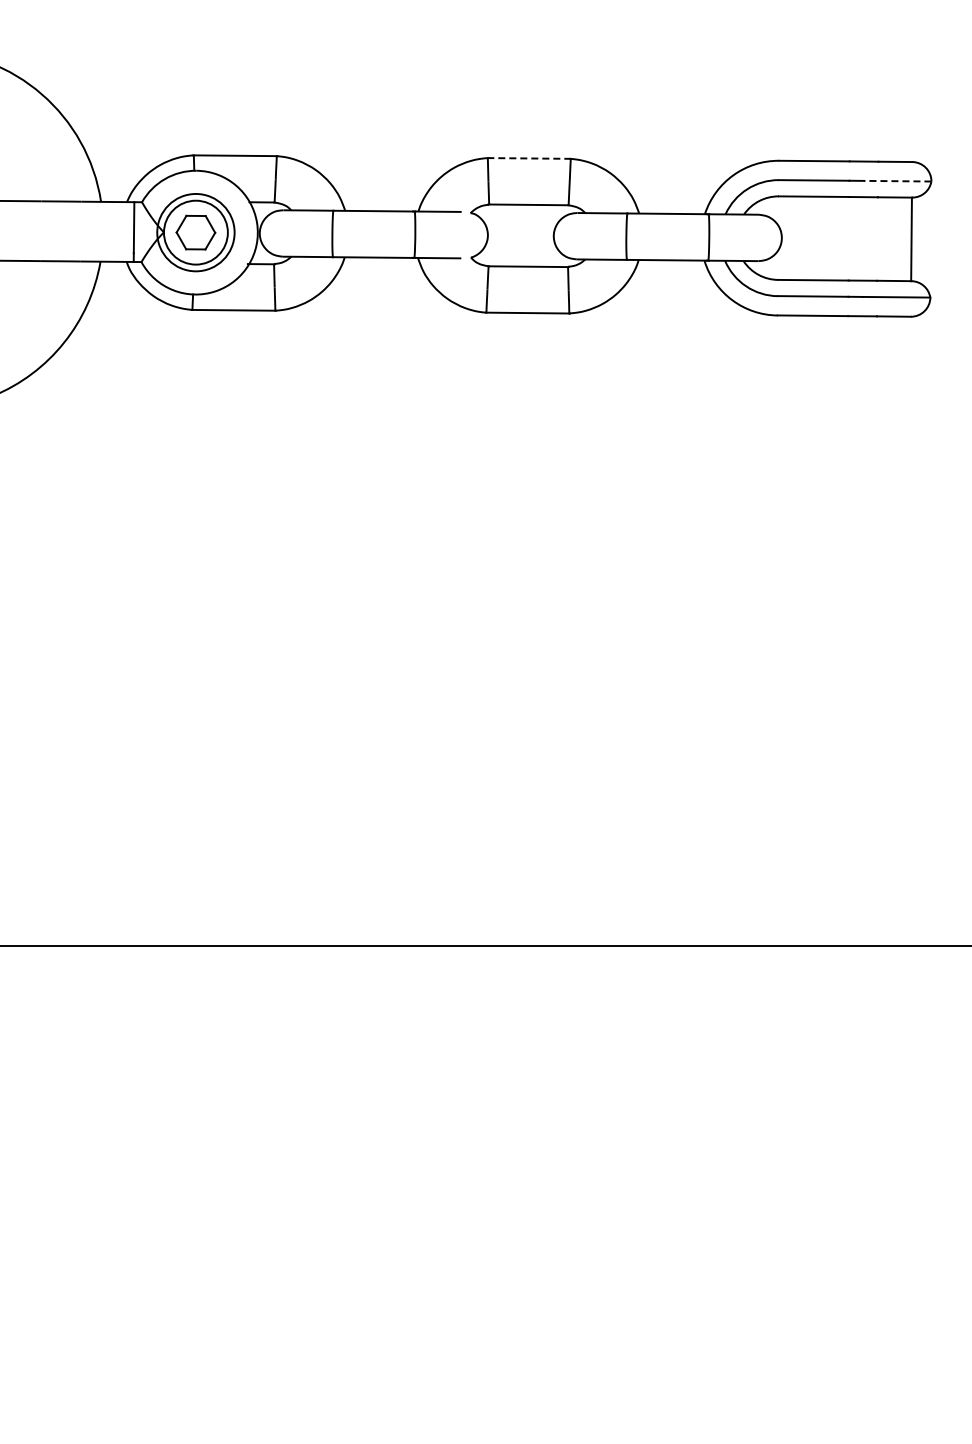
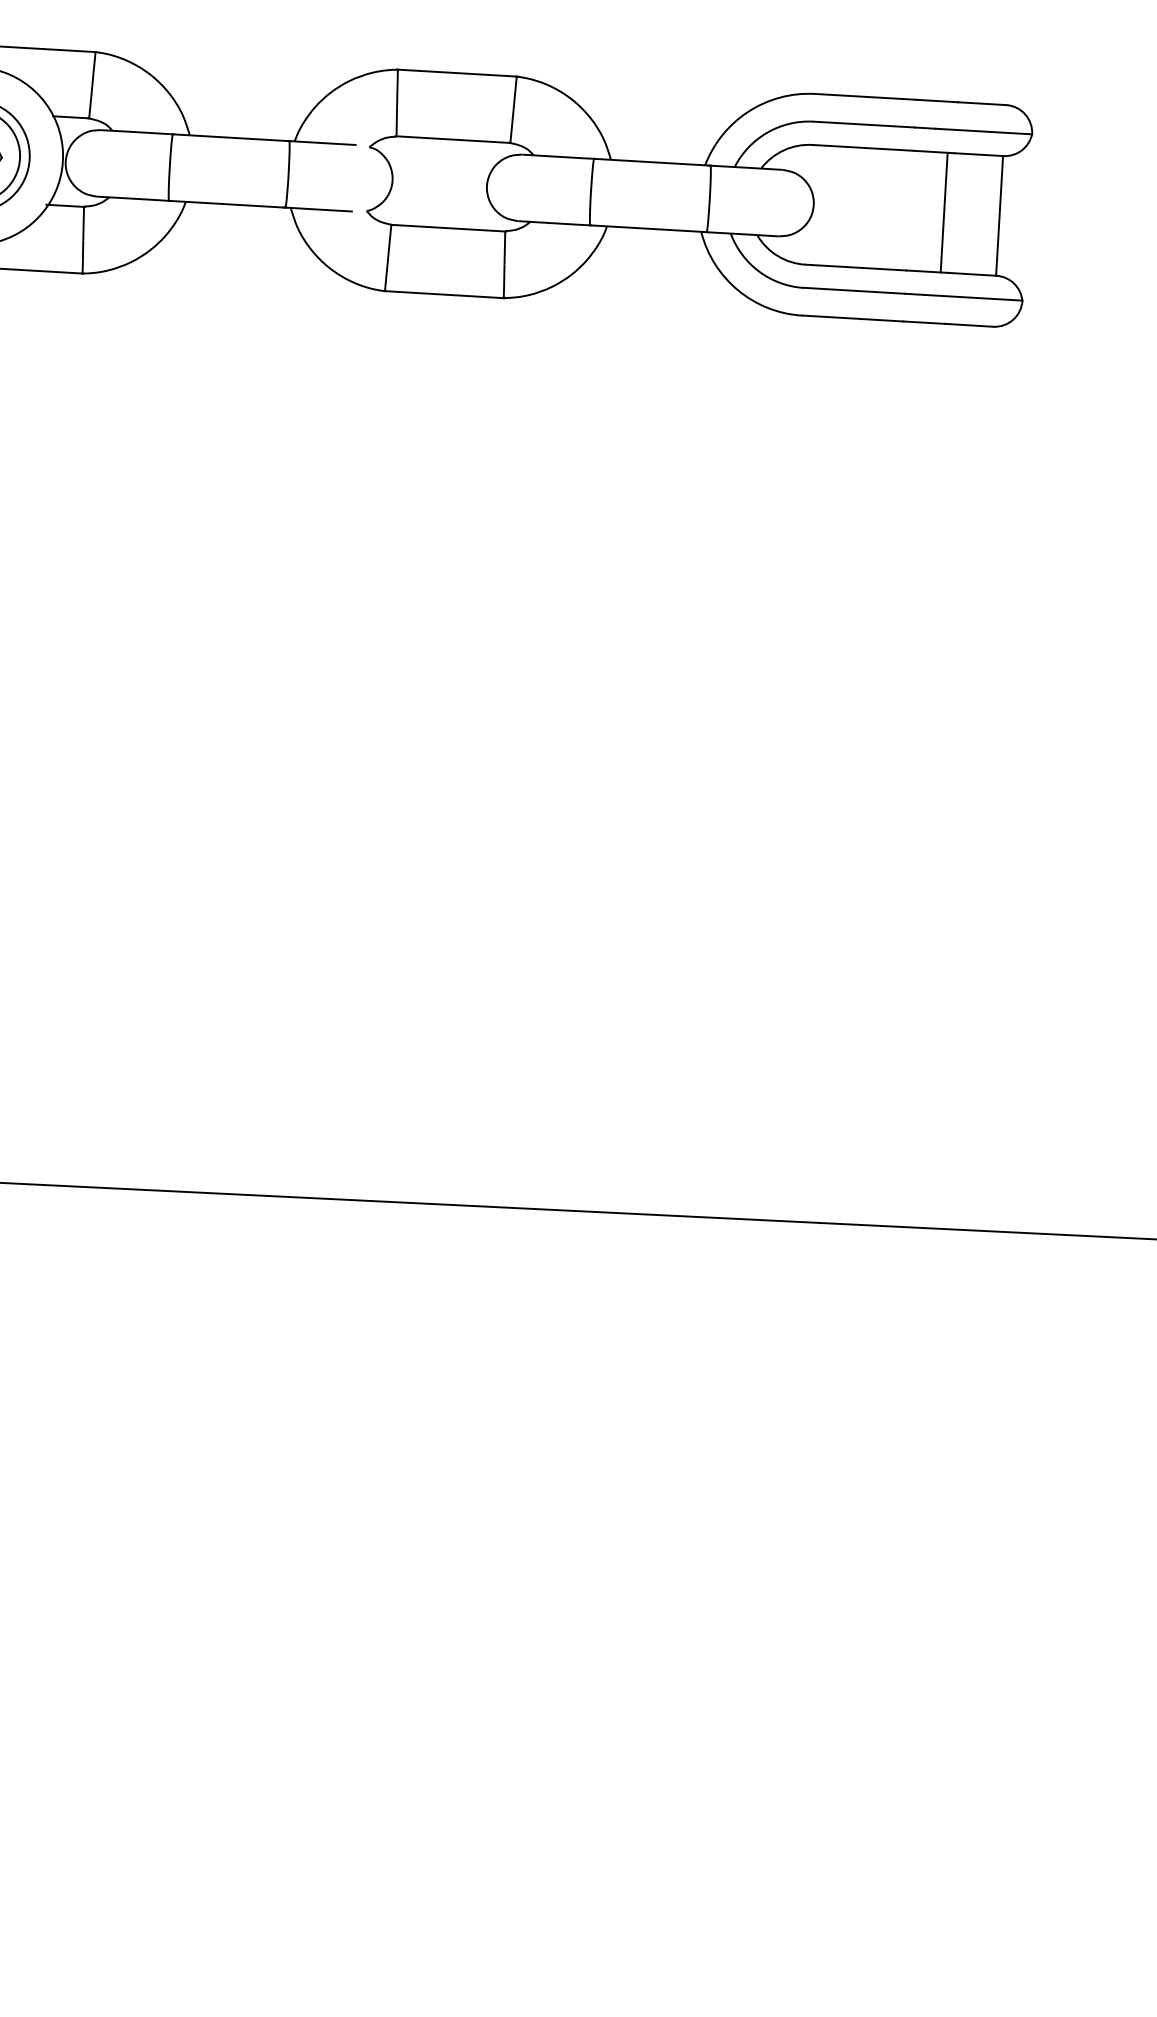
line: (529, 158) -> (457, 73), dashed -> solid
line: (897, 181) -> (983, 131), dashed -> solid
line: (872, 238) -> (943, 211), added

